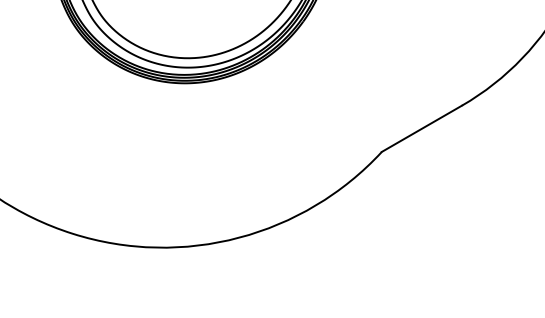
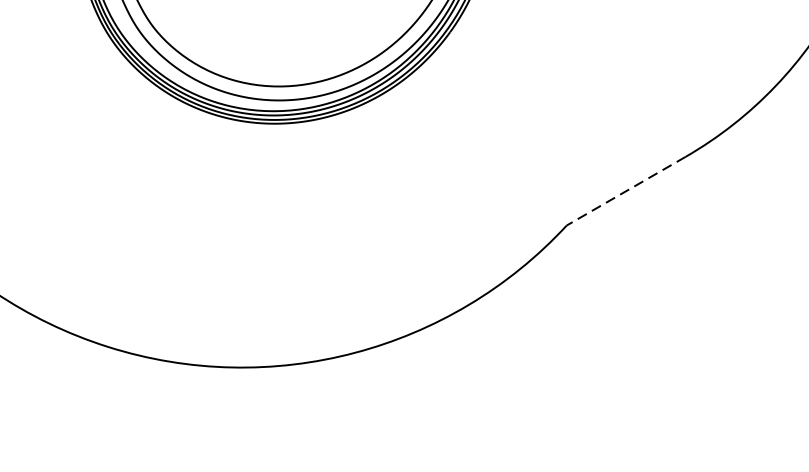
line: (421, 129) -> (625, 192), solid -> dashed

